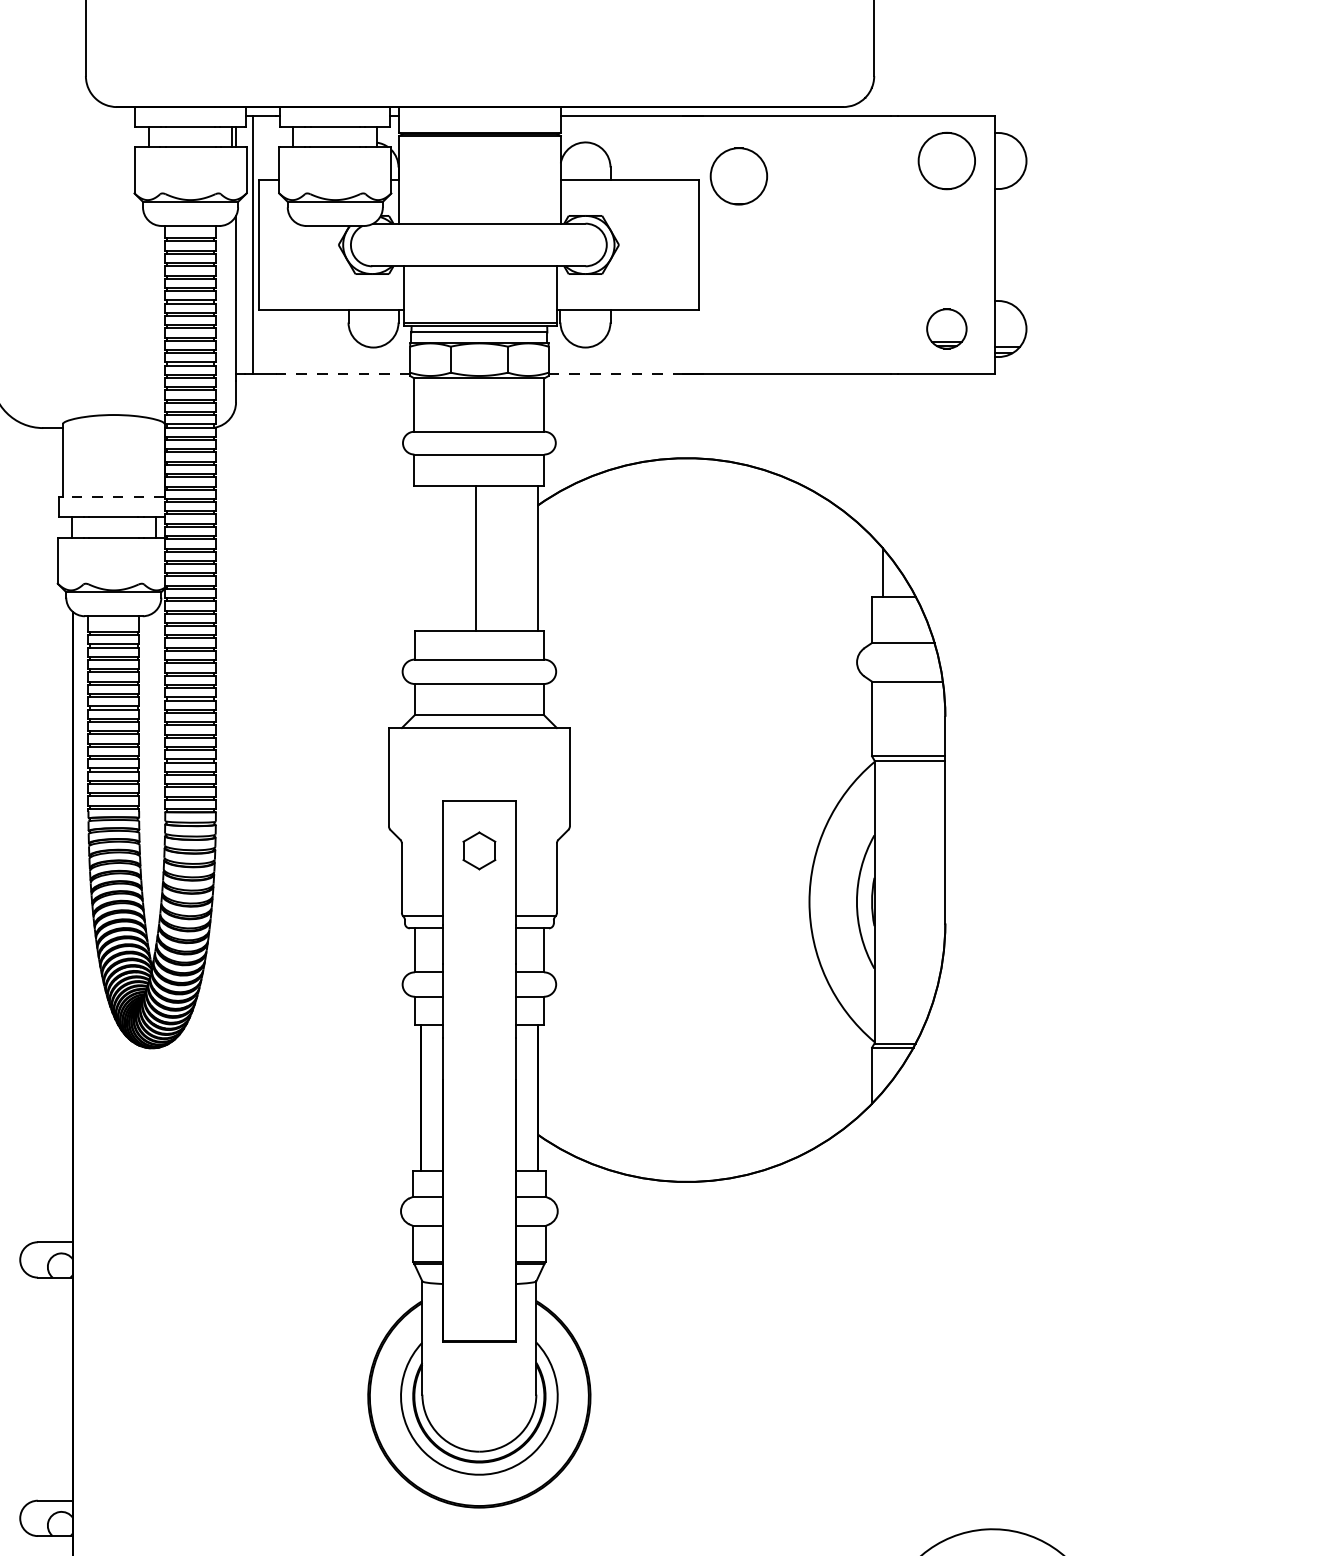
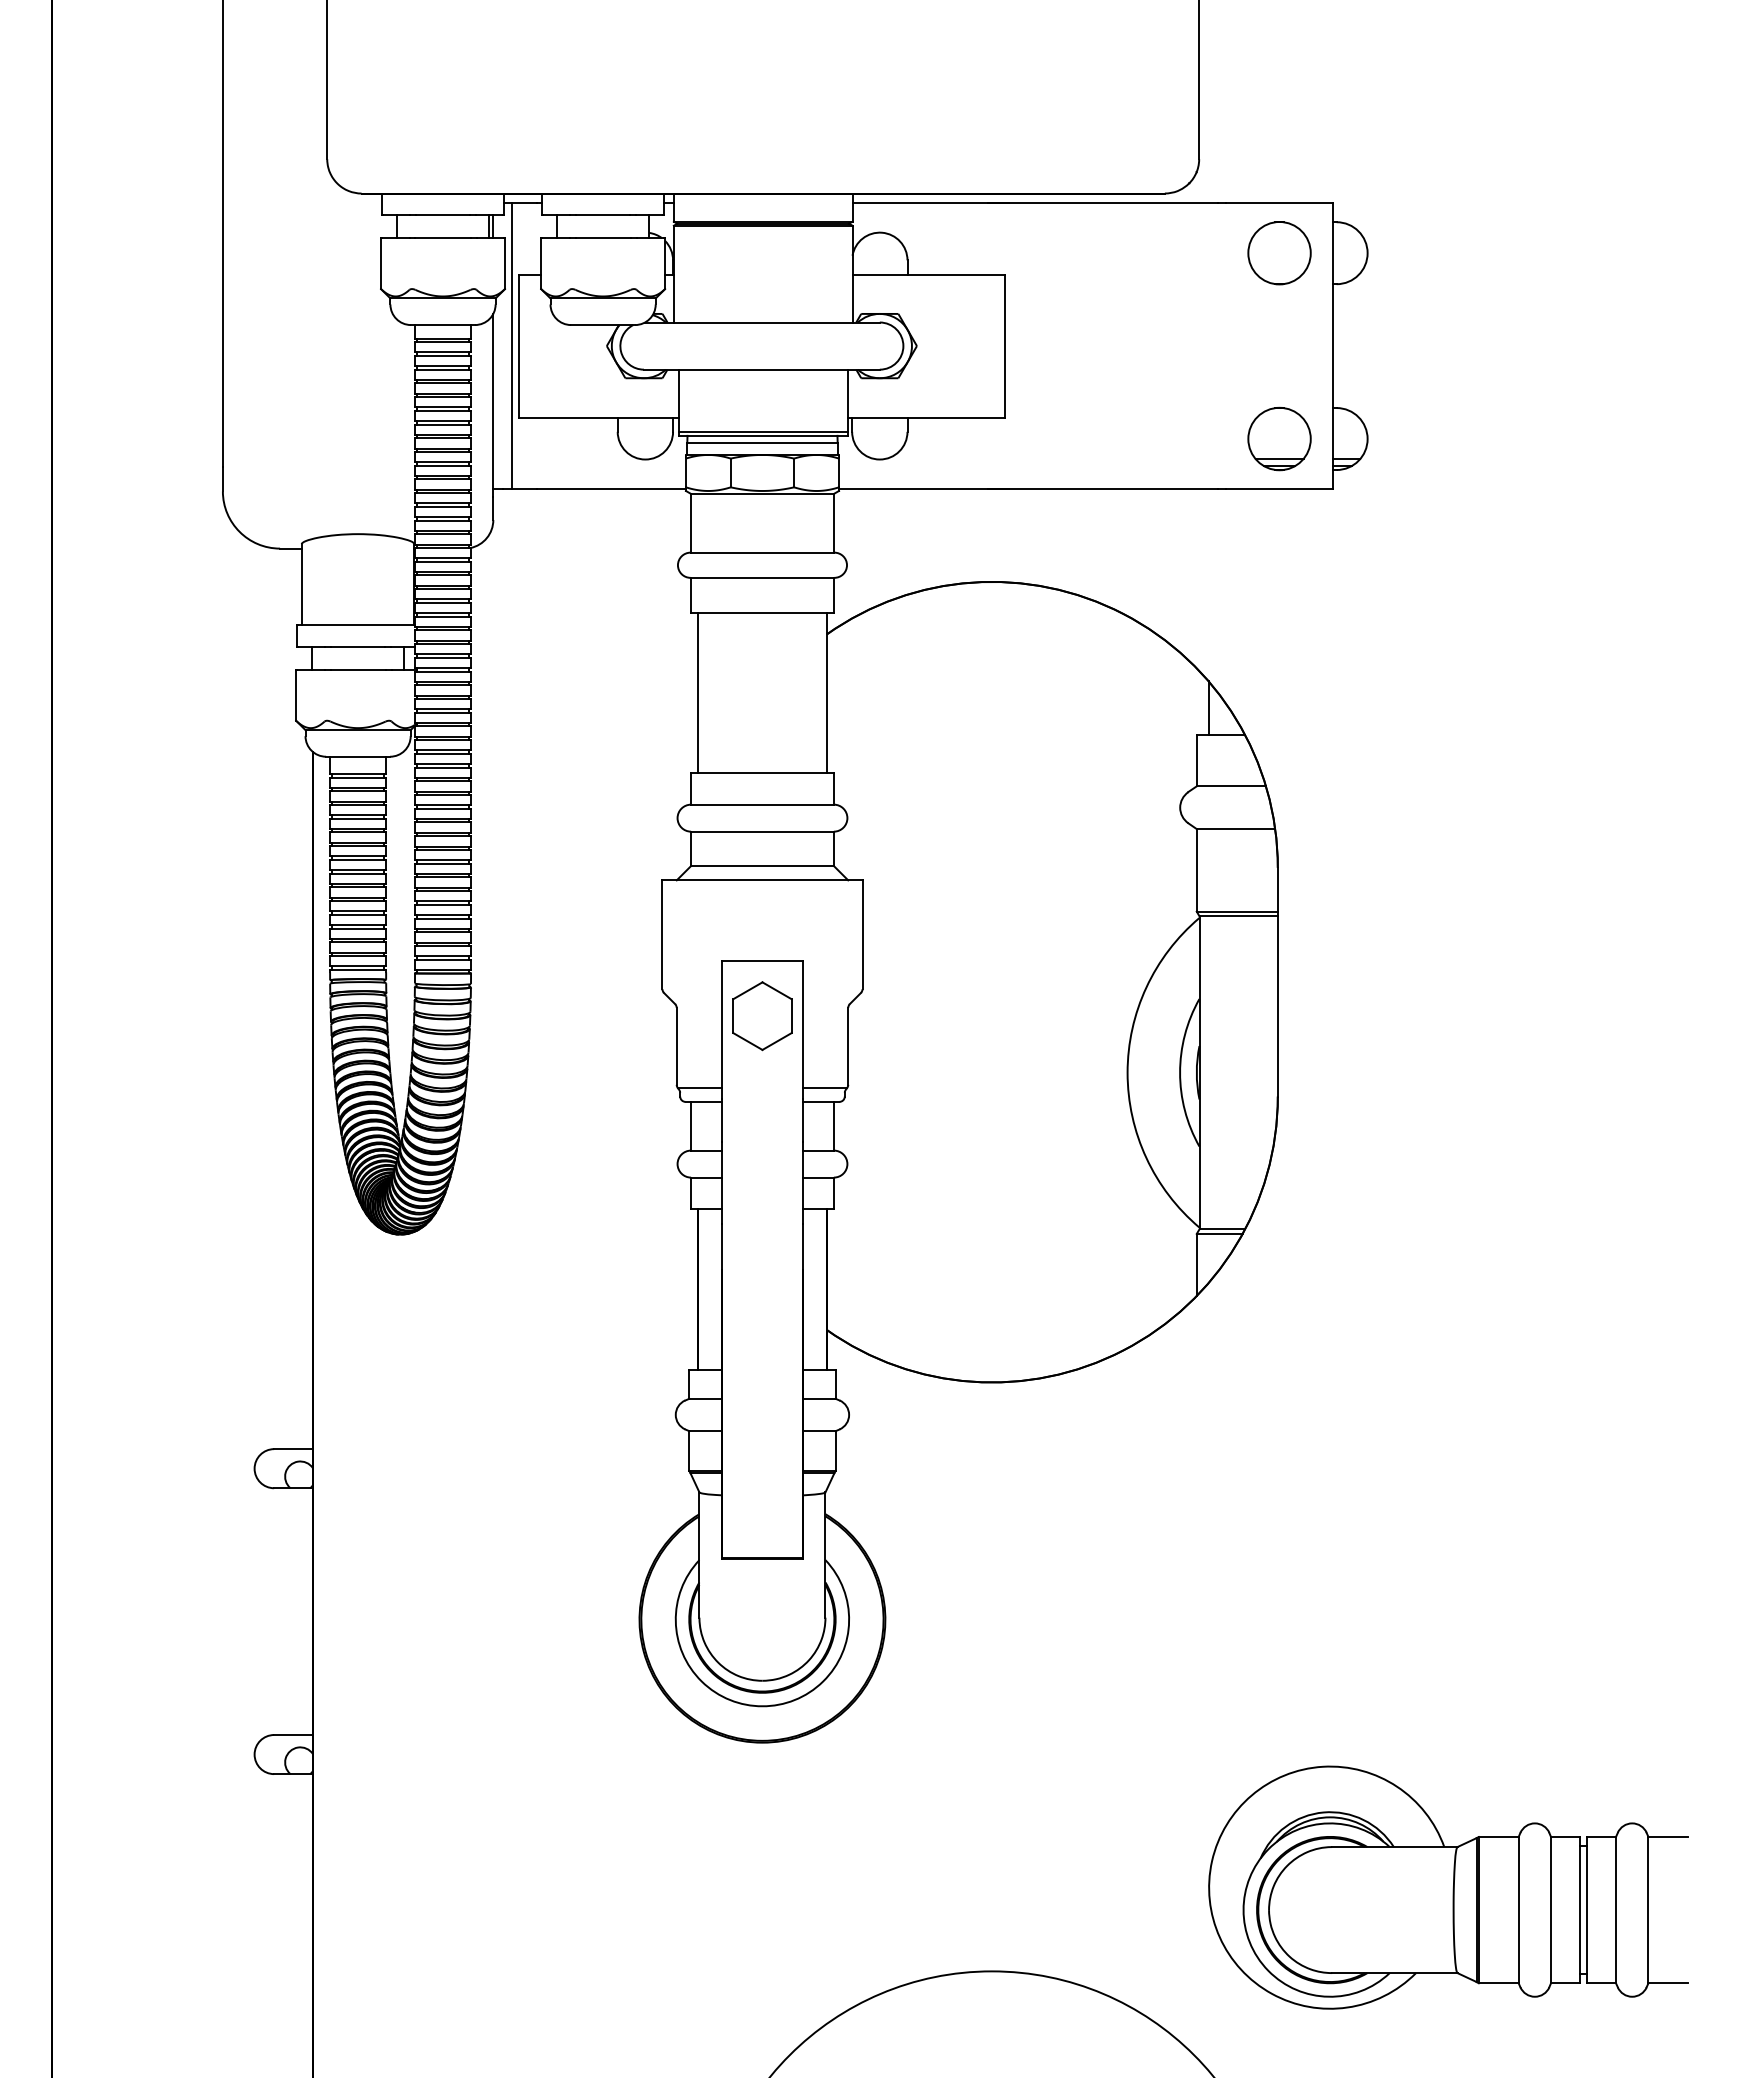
circle: (738, 176) -> (1049, 270), removed
part: (946, 328) -> (1279, 438), size x1.43
line: (342, 374) -> (611, 489), dashed -> solid
line: (615, 374) -> (912, 489), dashed -> solid
line: (113, 497) -> (357, 625), dashed -> solid
line: (476, 558) -> (698, 692), moved
part: (479, 851) -> (762, 1016), size x1.67

